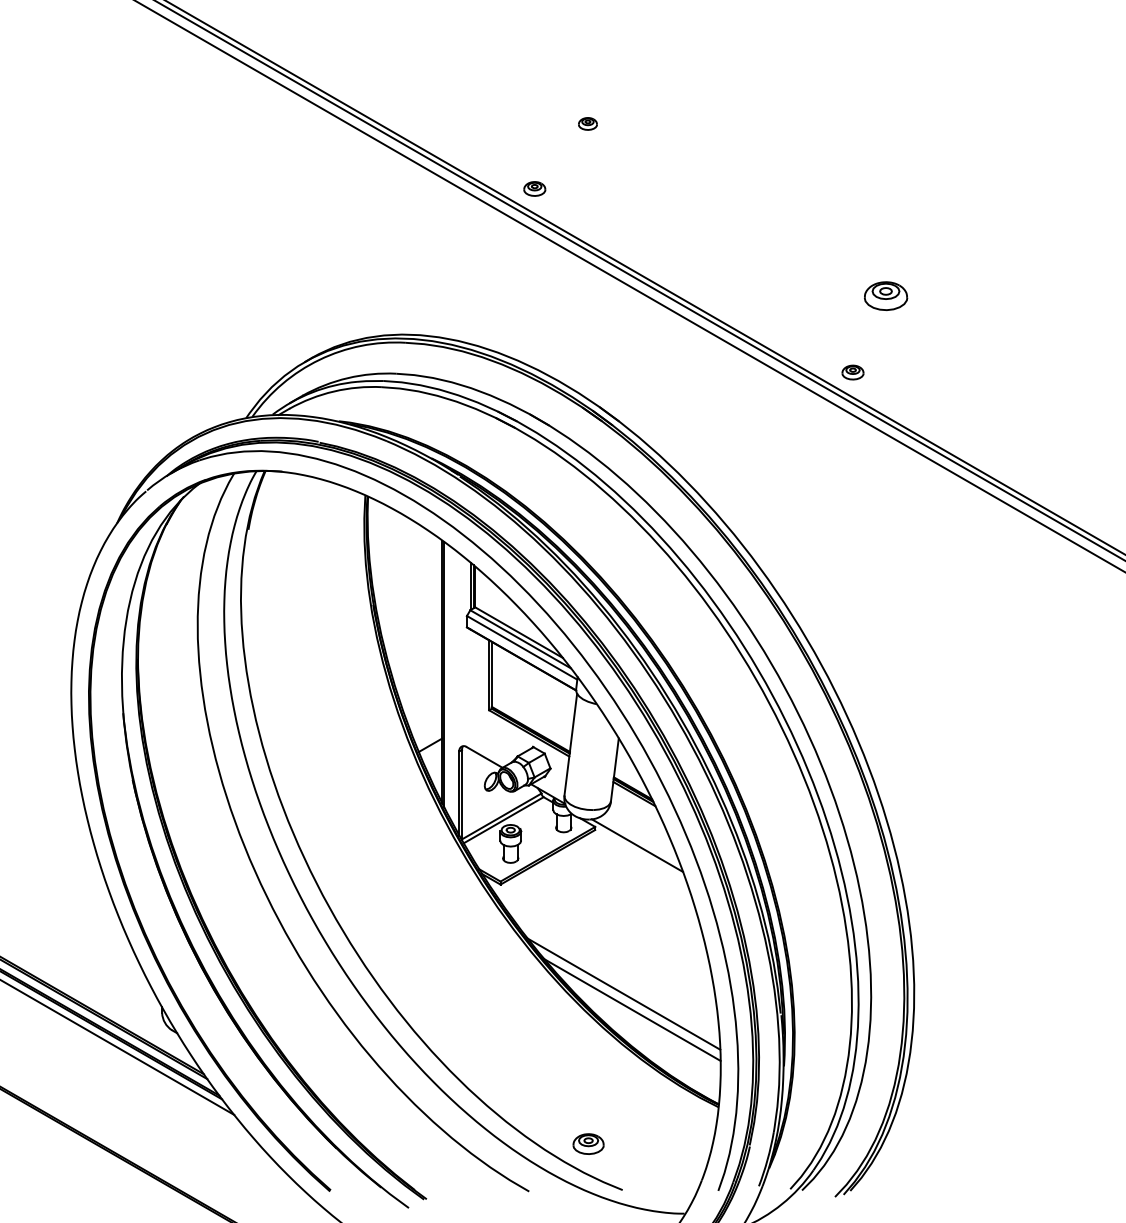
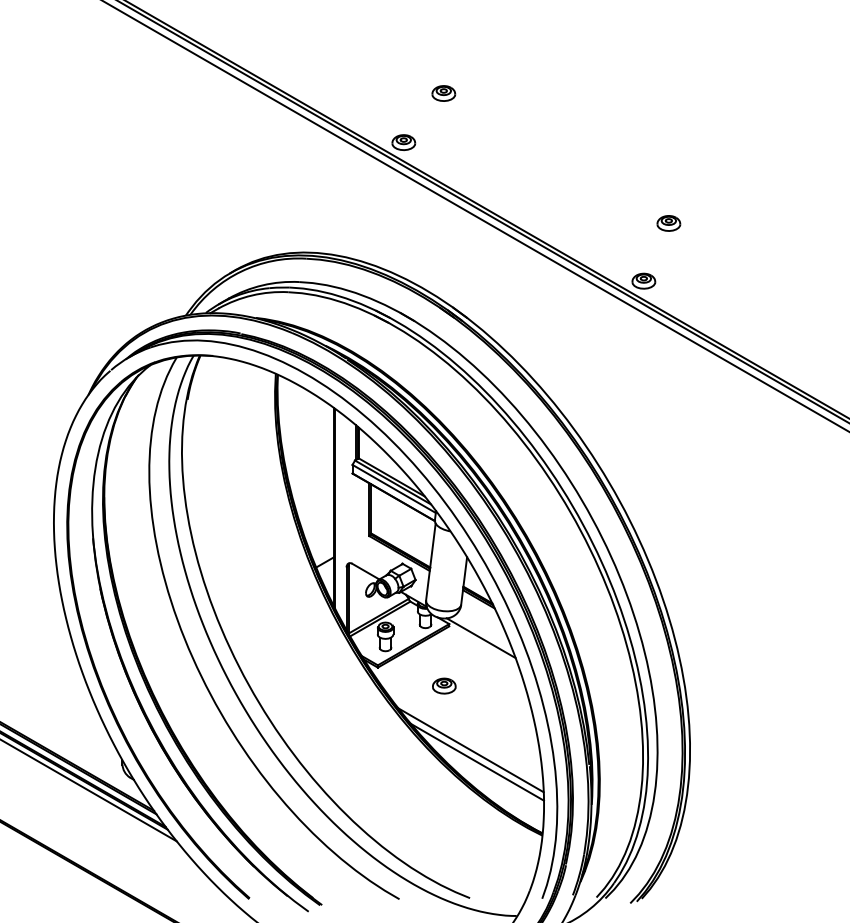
part: (587, 123) -> (443, 93), size x1.67
part: (534, 188) -> (403, 142), size x1.43
part: (886, 295) -> (669, 223), size x0.71
part: (852, 372) -> (643, 281), size x1.43
part: (588, 1143) -> (444, 685), moved

